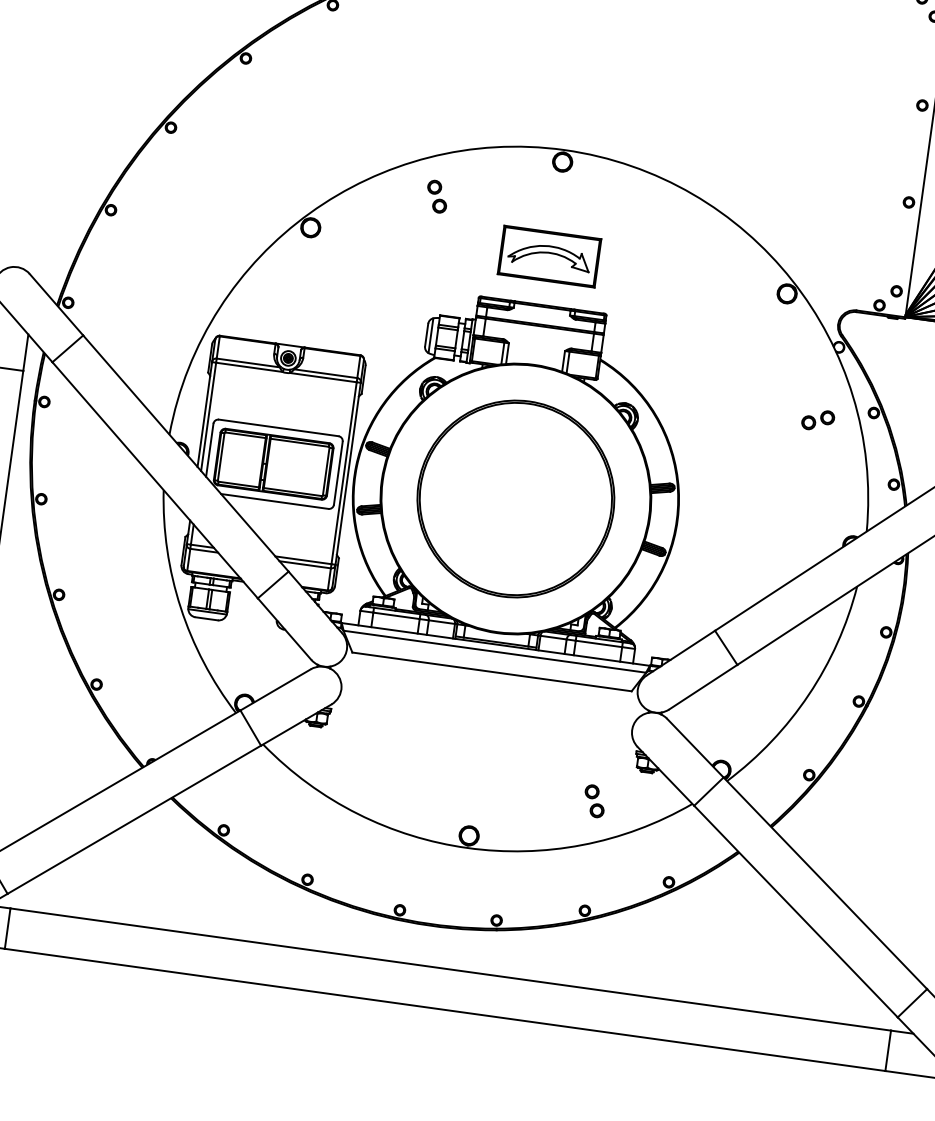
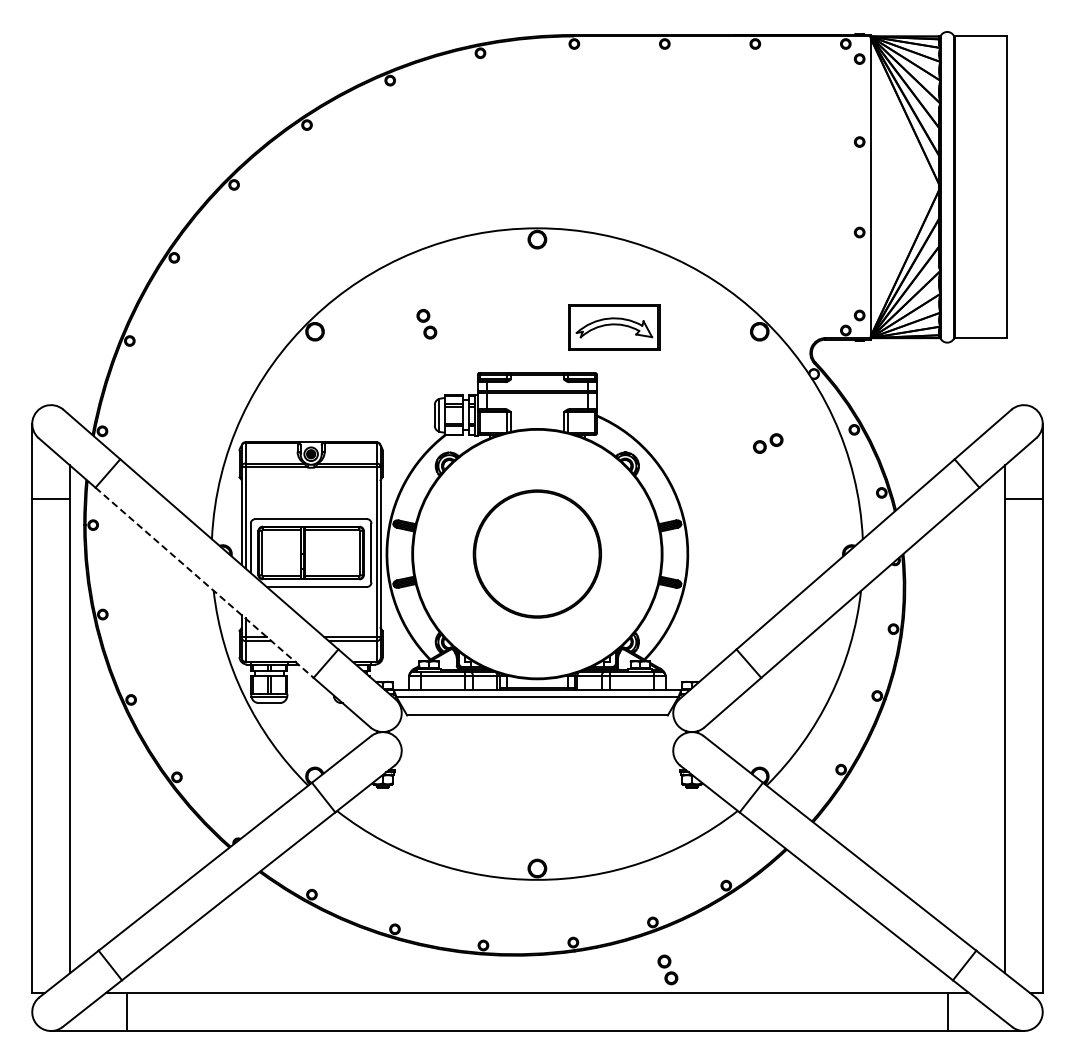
part: (436, 196) -> (426, 324), moved
part: (549, 256) -> (614, 327), moved
part: (818, 420) -> (768, 443), moved
line: (155, 479) -> (204, 582), solid -> dashed
part: (516, 498) -> (537, 553), size x0.7
part: (594, 800) -> (667, 969), moved

